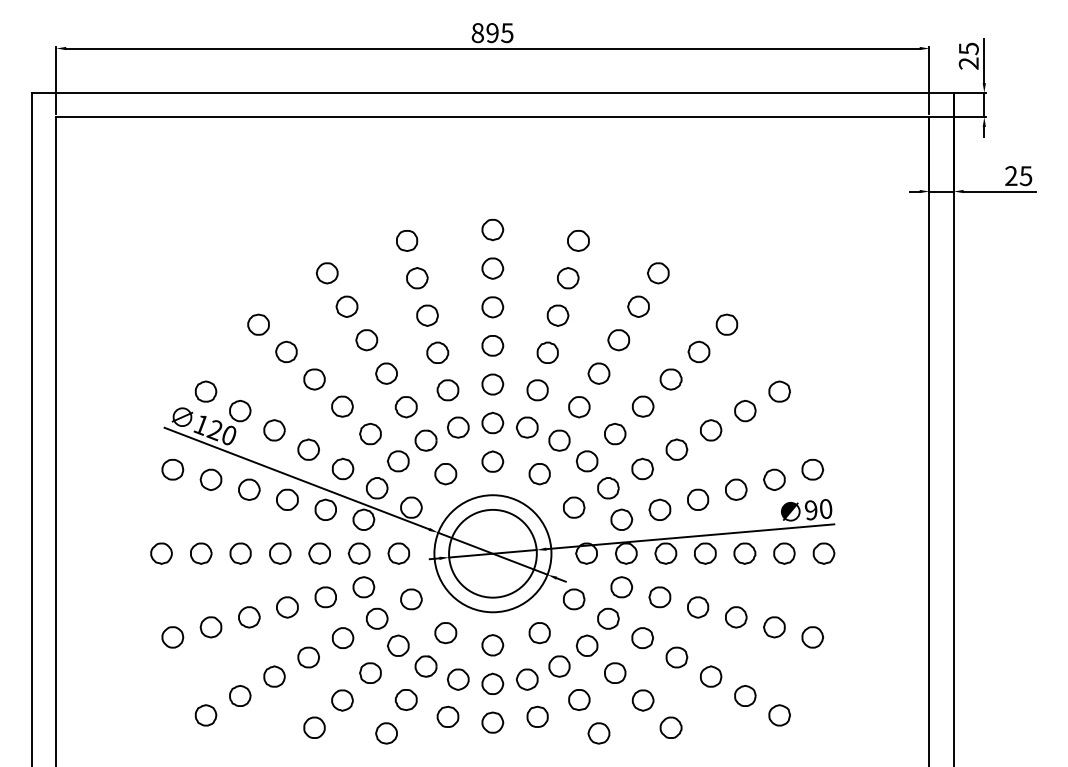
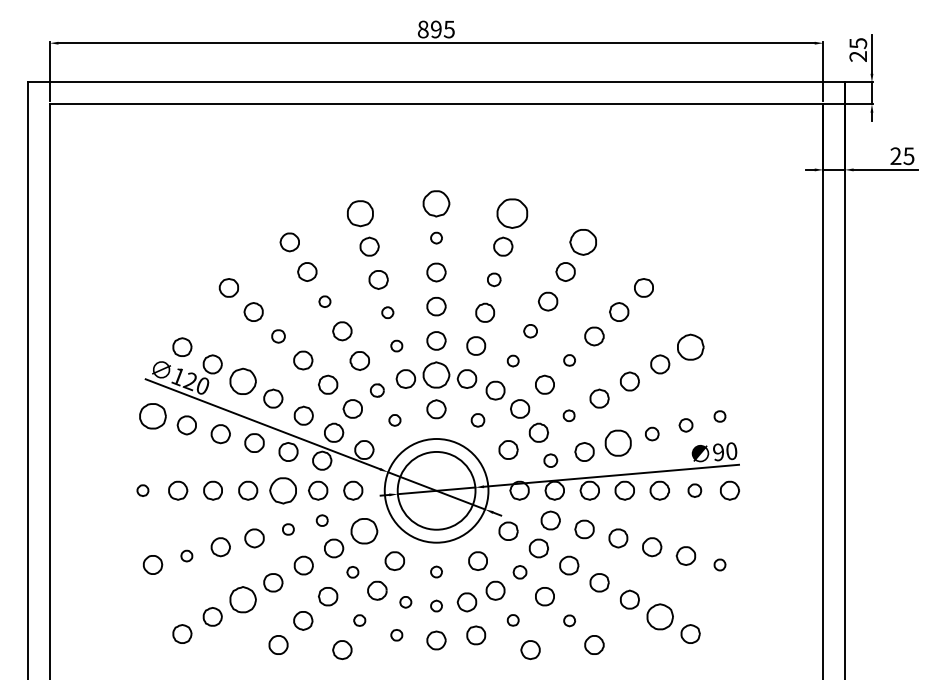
part: (492, 230) -> (436, 204), size x1.4
part: (407, 240) -> (360, 213), size x1.4
part: (578, 240) -> (512, 213), size x1.6
part: (492, 268) -> (436, 238), size x0.6
part: (657, 273) -> (582, 242), size x1.4
part: (557, 315) -> (493, 279), size x0.7
part: (366, 340) -> (324, 301), size x0.6
part: (437, 352) -> (387, 312), size x0.6
part: (598, 373) -> (530, 331), size x0.7
part: (314, 379) -> (278, 336), size x0.7
part: (447, 390) -> (396, 346), size x0.6
part: (779, 391) -> (690, 347), size x1.4
part: (642, 406) -> (569, 360), size x0.6
part: (579, 407) -> (513, 361), size x0.6
part: (492, 422) -> (436, 374), size x1.4
part: (274, 430) -> (243, 381), size x1.4
part: (425, 440) -> (376, 390), size x0.7
part: (642, 468) -> (569, 415), size x0.6
part: (172, 469) -> (152, 416), size x1.4
part: (812, 469) -> (719, 416), size x0.6
part: (445, 474) -> (394, 420), size x0.6
part: (539, 474) -> (477, 420), size x0.7
part: (774, 479) -> (686, 425), size x0.7
part: (736, 489) -> (652, 433), size x0.7
part: (698, 499) -> (618, 442), size x1.4
part: (621, 519) -> (550, 460), size x0.7
part: (161, 553) -> (142, 490), size x0.6
part: (319, 553) -> (282, 490), size x1.4
part: (784, 553) -> (694, 490), size x0.7
part: (363, 587) -> (321, 520), size x0.6
part: (325, 597) -> (288, 529), size x0.6
part: (411, 599) -> (364, 531), size x1.4
part: (210, 627) -> (186, 556), size x0.6
part: (812, 637) -> (719, 565), size x0.6
part: (398, 645) -> (352, 572), size x0.6
part: (492, 645) -> (436, 572), size x0.6
part: (586, 645) -> (519, 572), size x0.7
part: (274, 676) -> (243, 599), size x1.4
part: (457, 679) -> (405, 602), size x0.6
part: (492, 683) -> (436, 605), size x0.6
part: (745, 695) -> (660, 616), size x1.4
part: (579, 699) -> (513, 619), size x0.6
part: (405, 700) -> (359, 620), size x0.6
part: (642, 700) -> (569, 620), size x0.6
part: (447, 716) -> (396, 635), size x0.6

